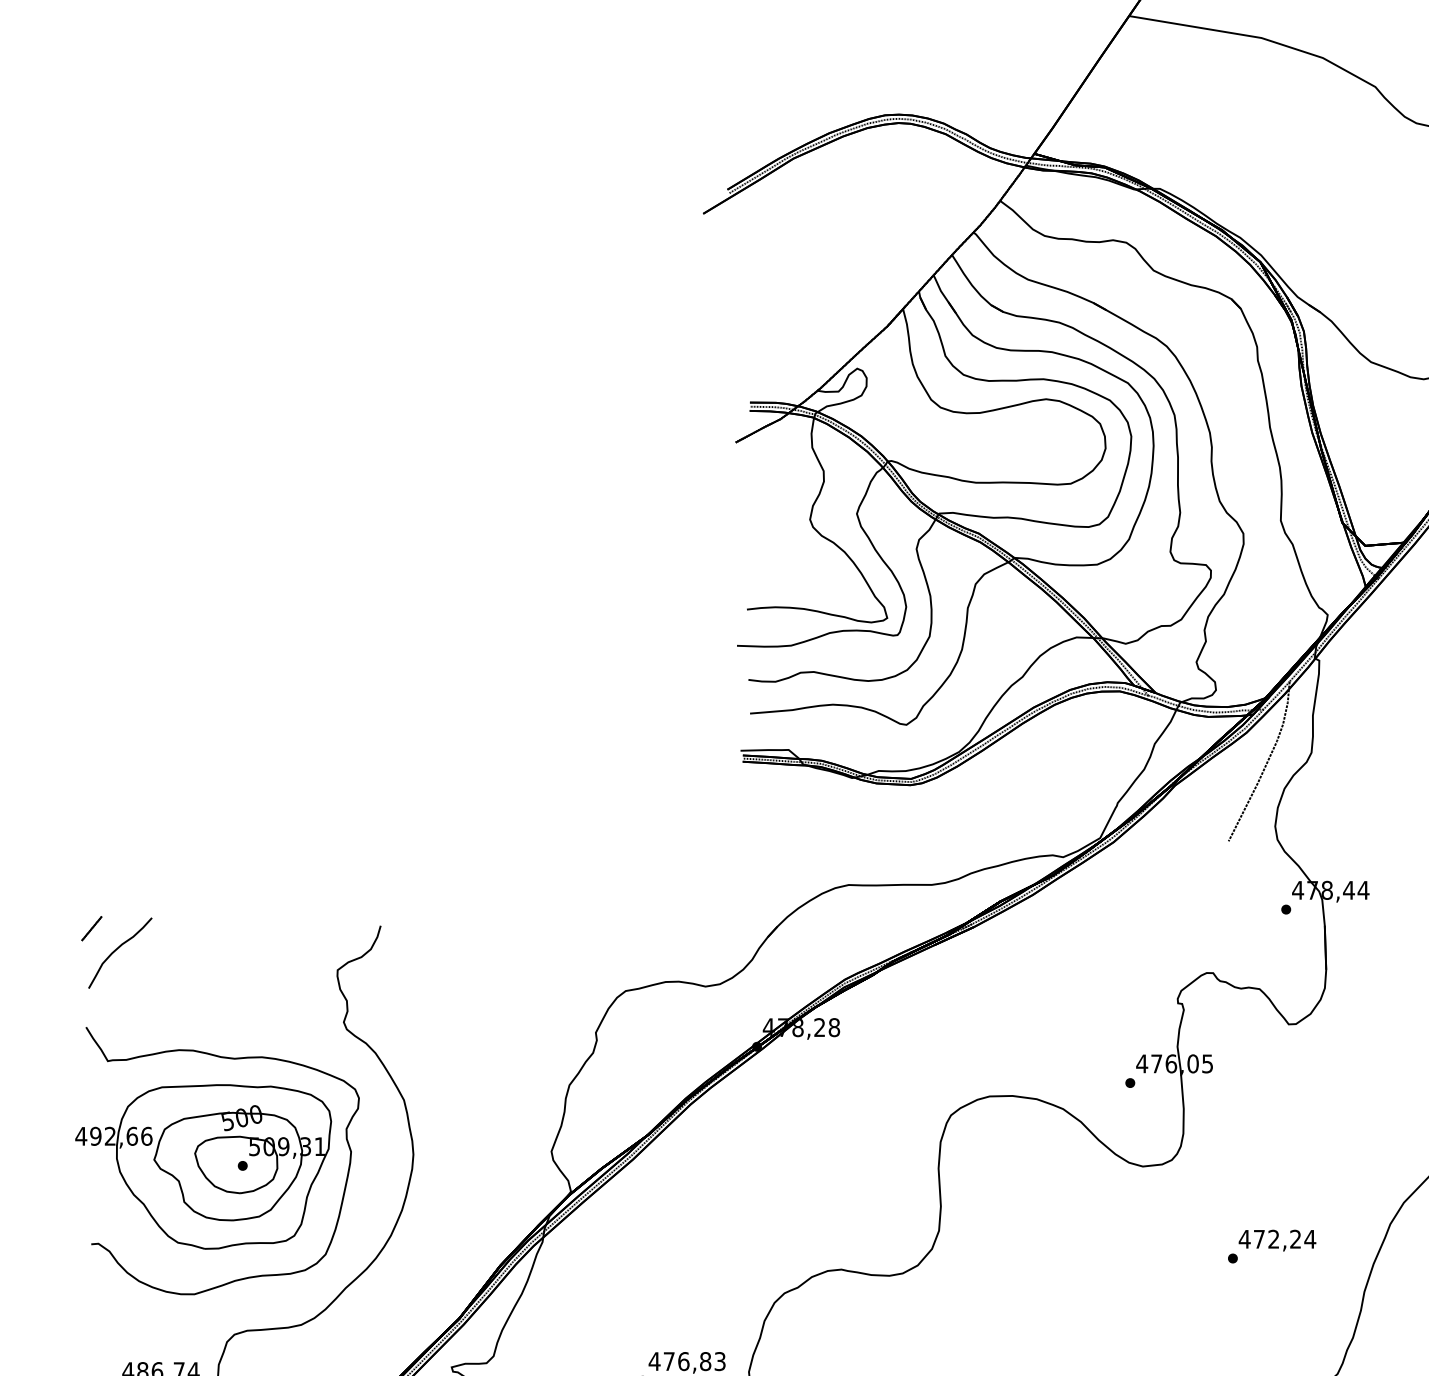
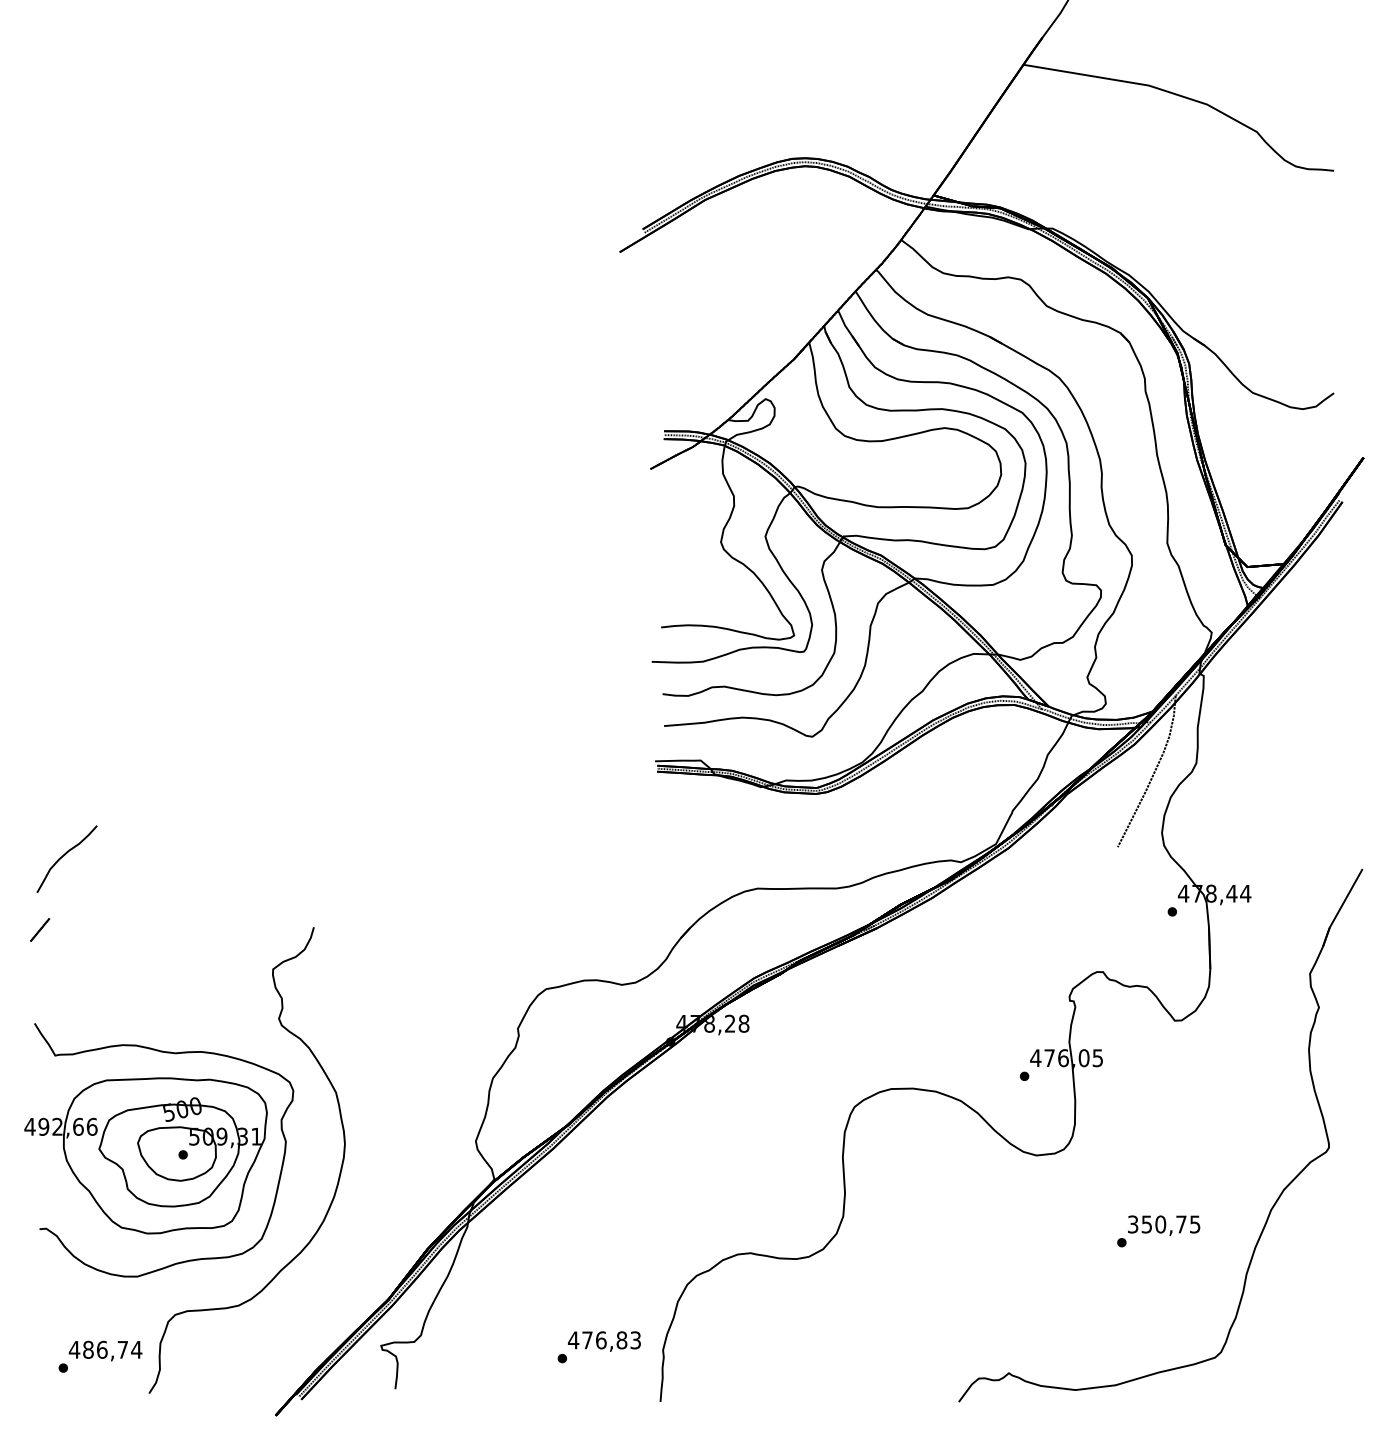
curve: (117, 950) -> (64, 856), moved
text: (1276, 1239) -> (1163, 1224), 472,24 -> 350,75

